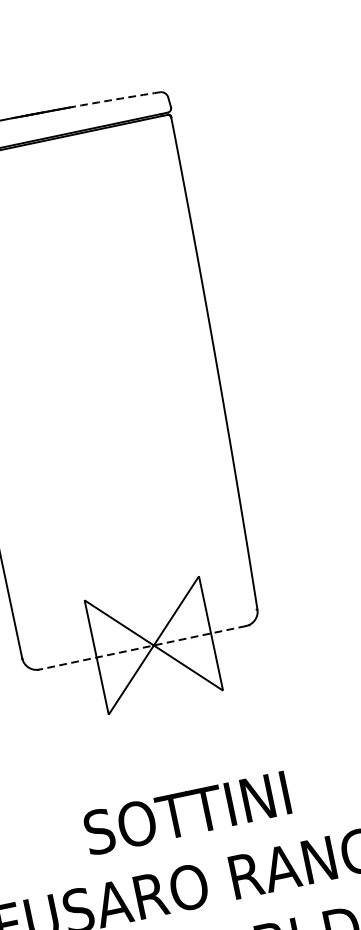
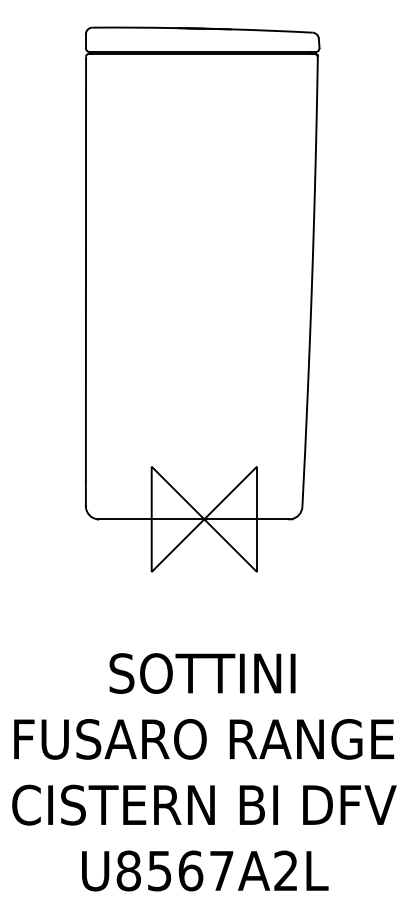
arc: (114, 99) -> (271, 30), dashed -> solid
line: (142, 648) -> (193, 519), dashed -> solid

